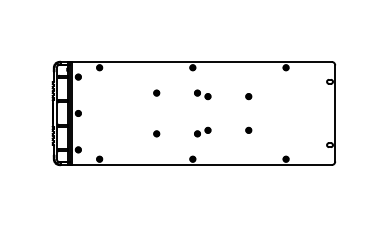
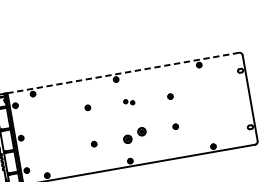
line: (200, 61) -> (121, 72), solid -> dashed
part: (202, 94) -> (128, 101), size x0.7
part: (202, 131) -> (134, 134), size x1.6

